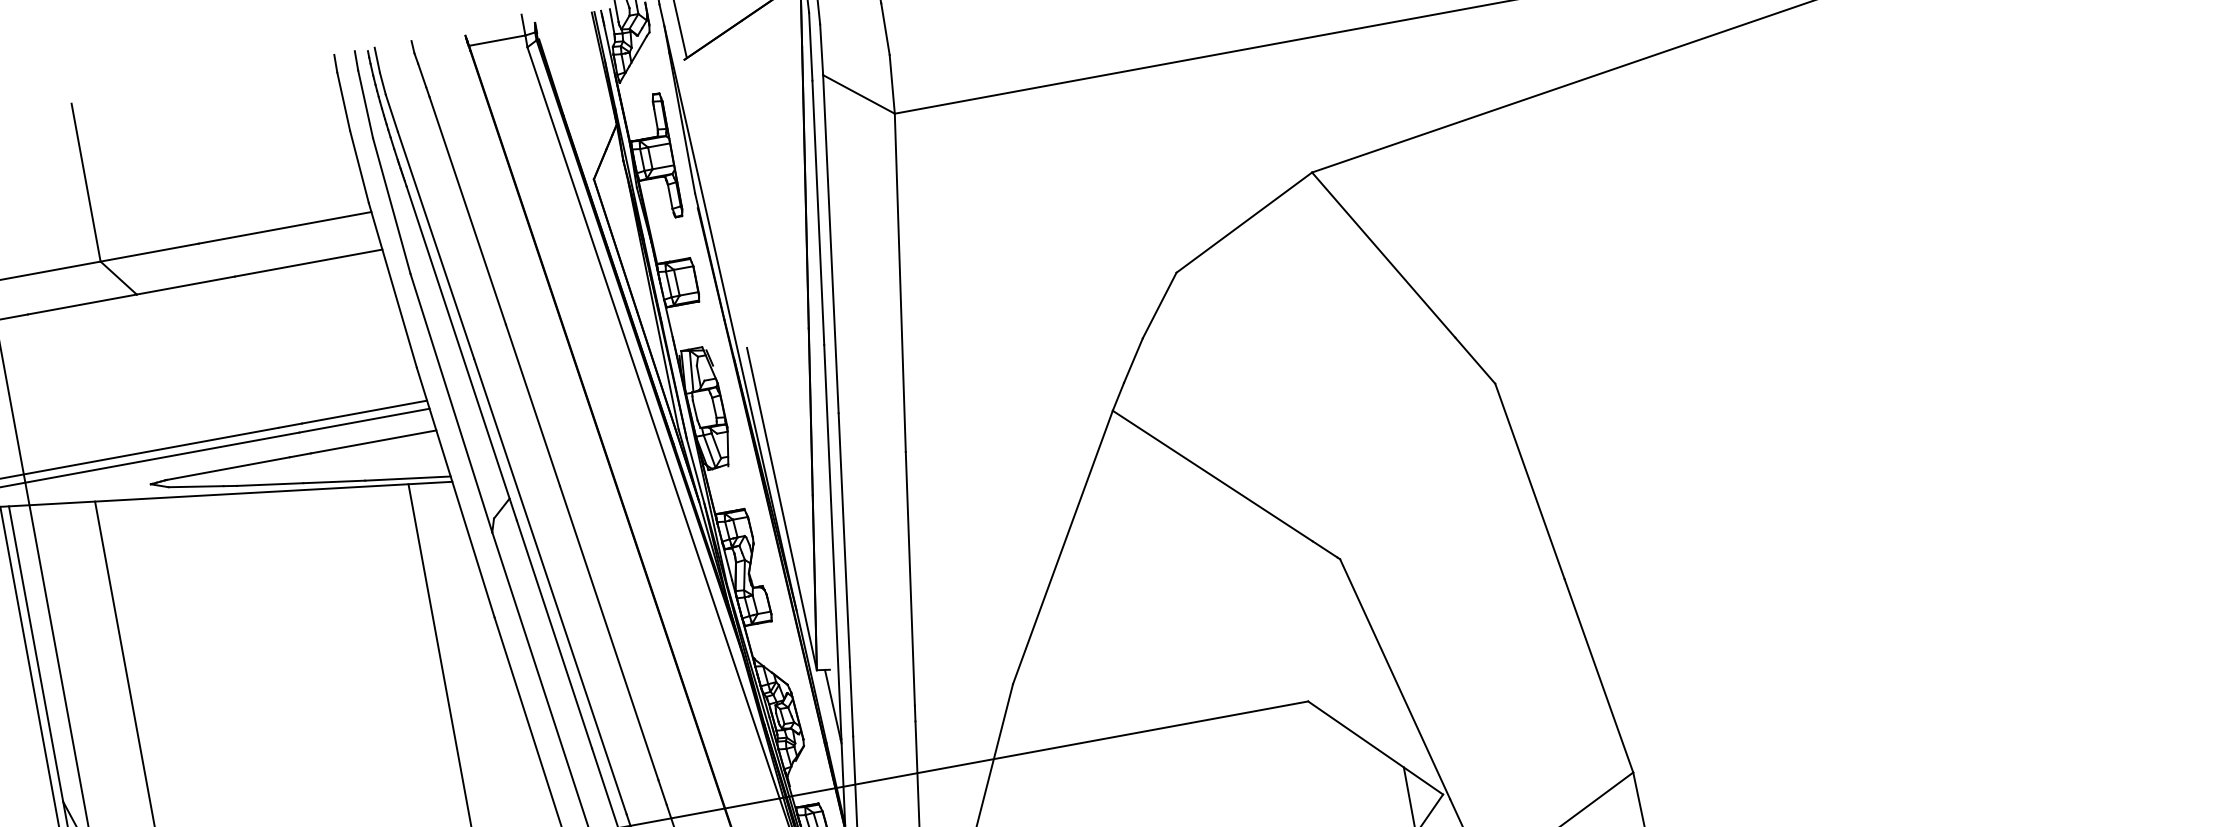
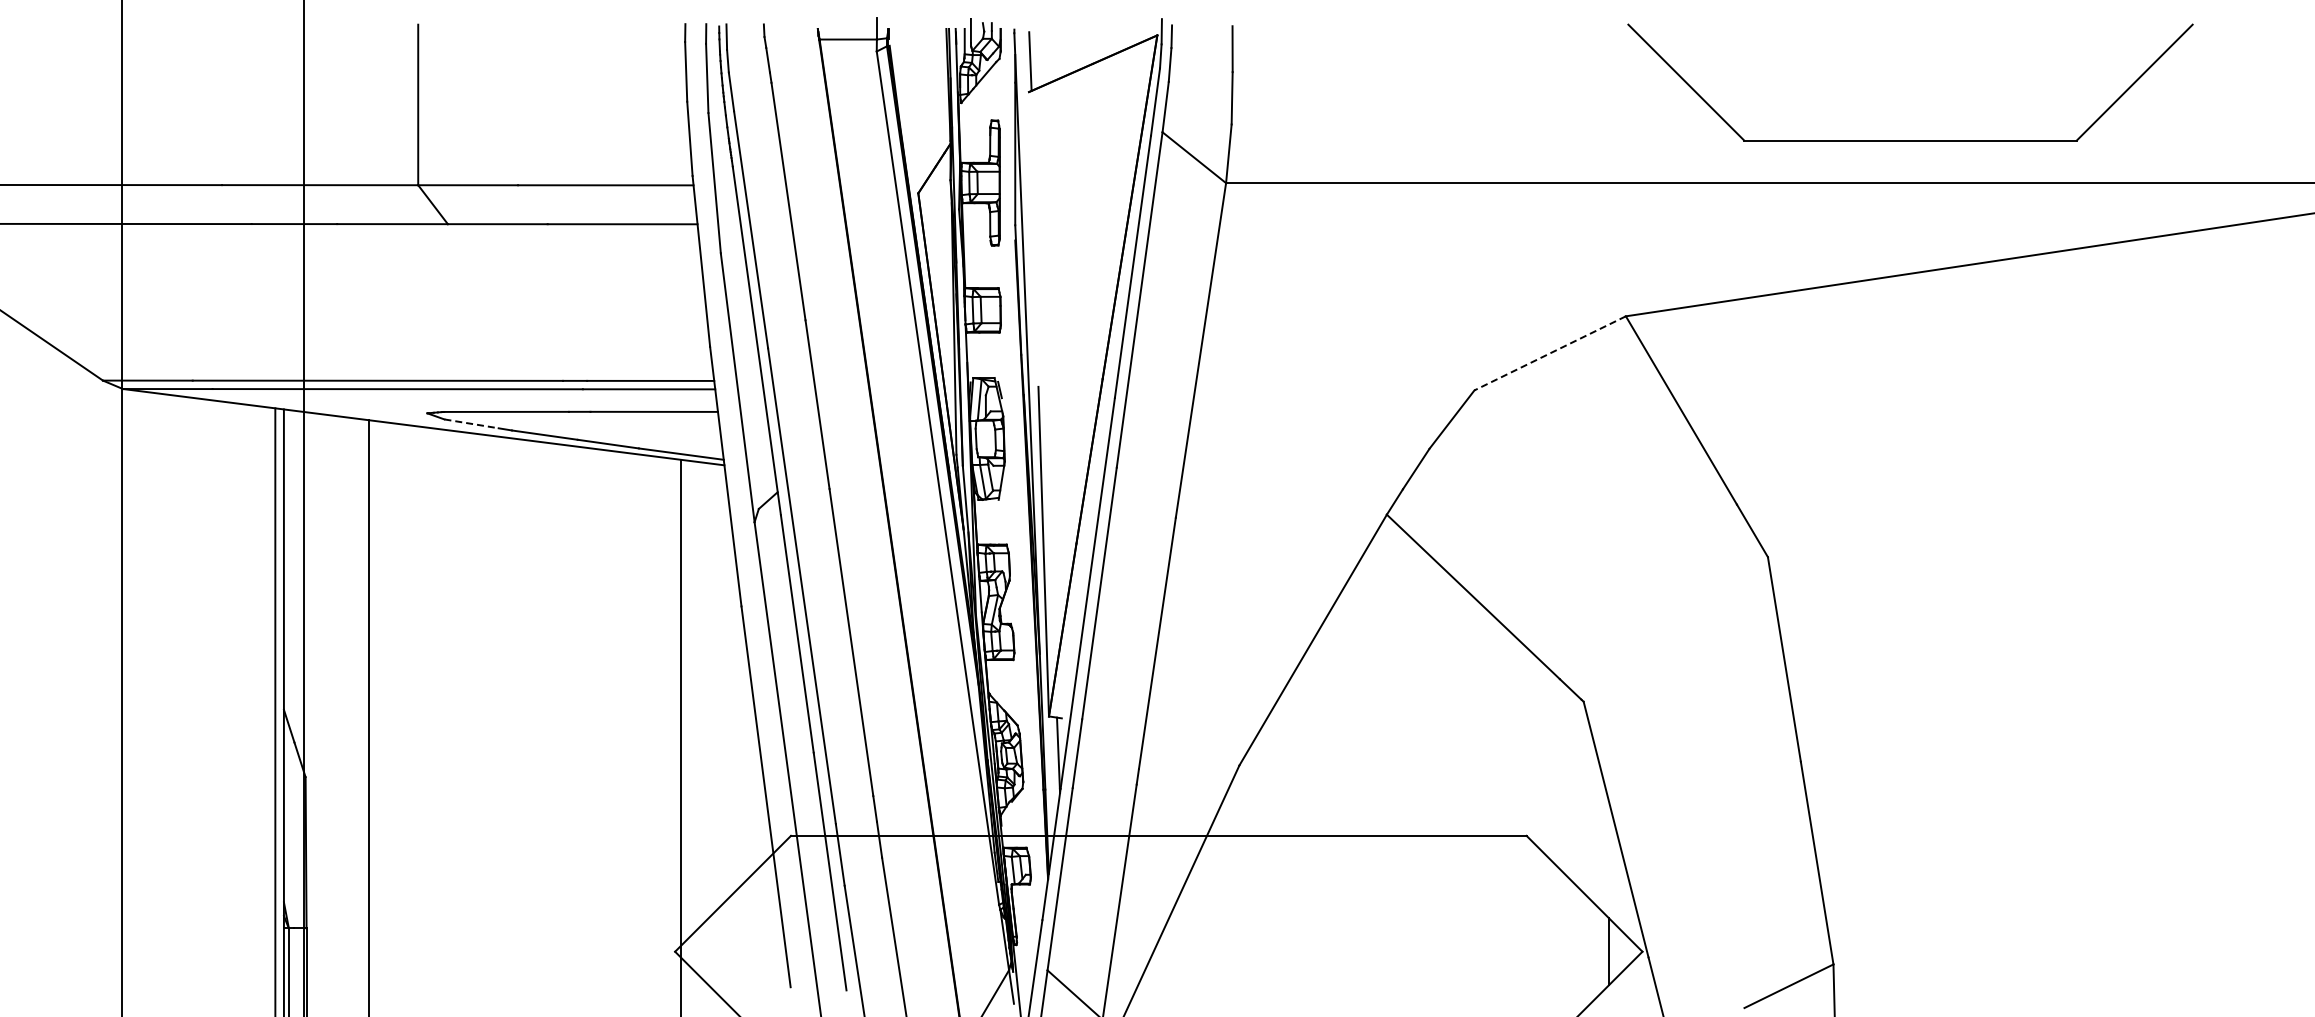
line: (1243, 222) -> (1549, 353), solid -> dashed
line: (196, 486) -> (472, 423), solid -> dashed

